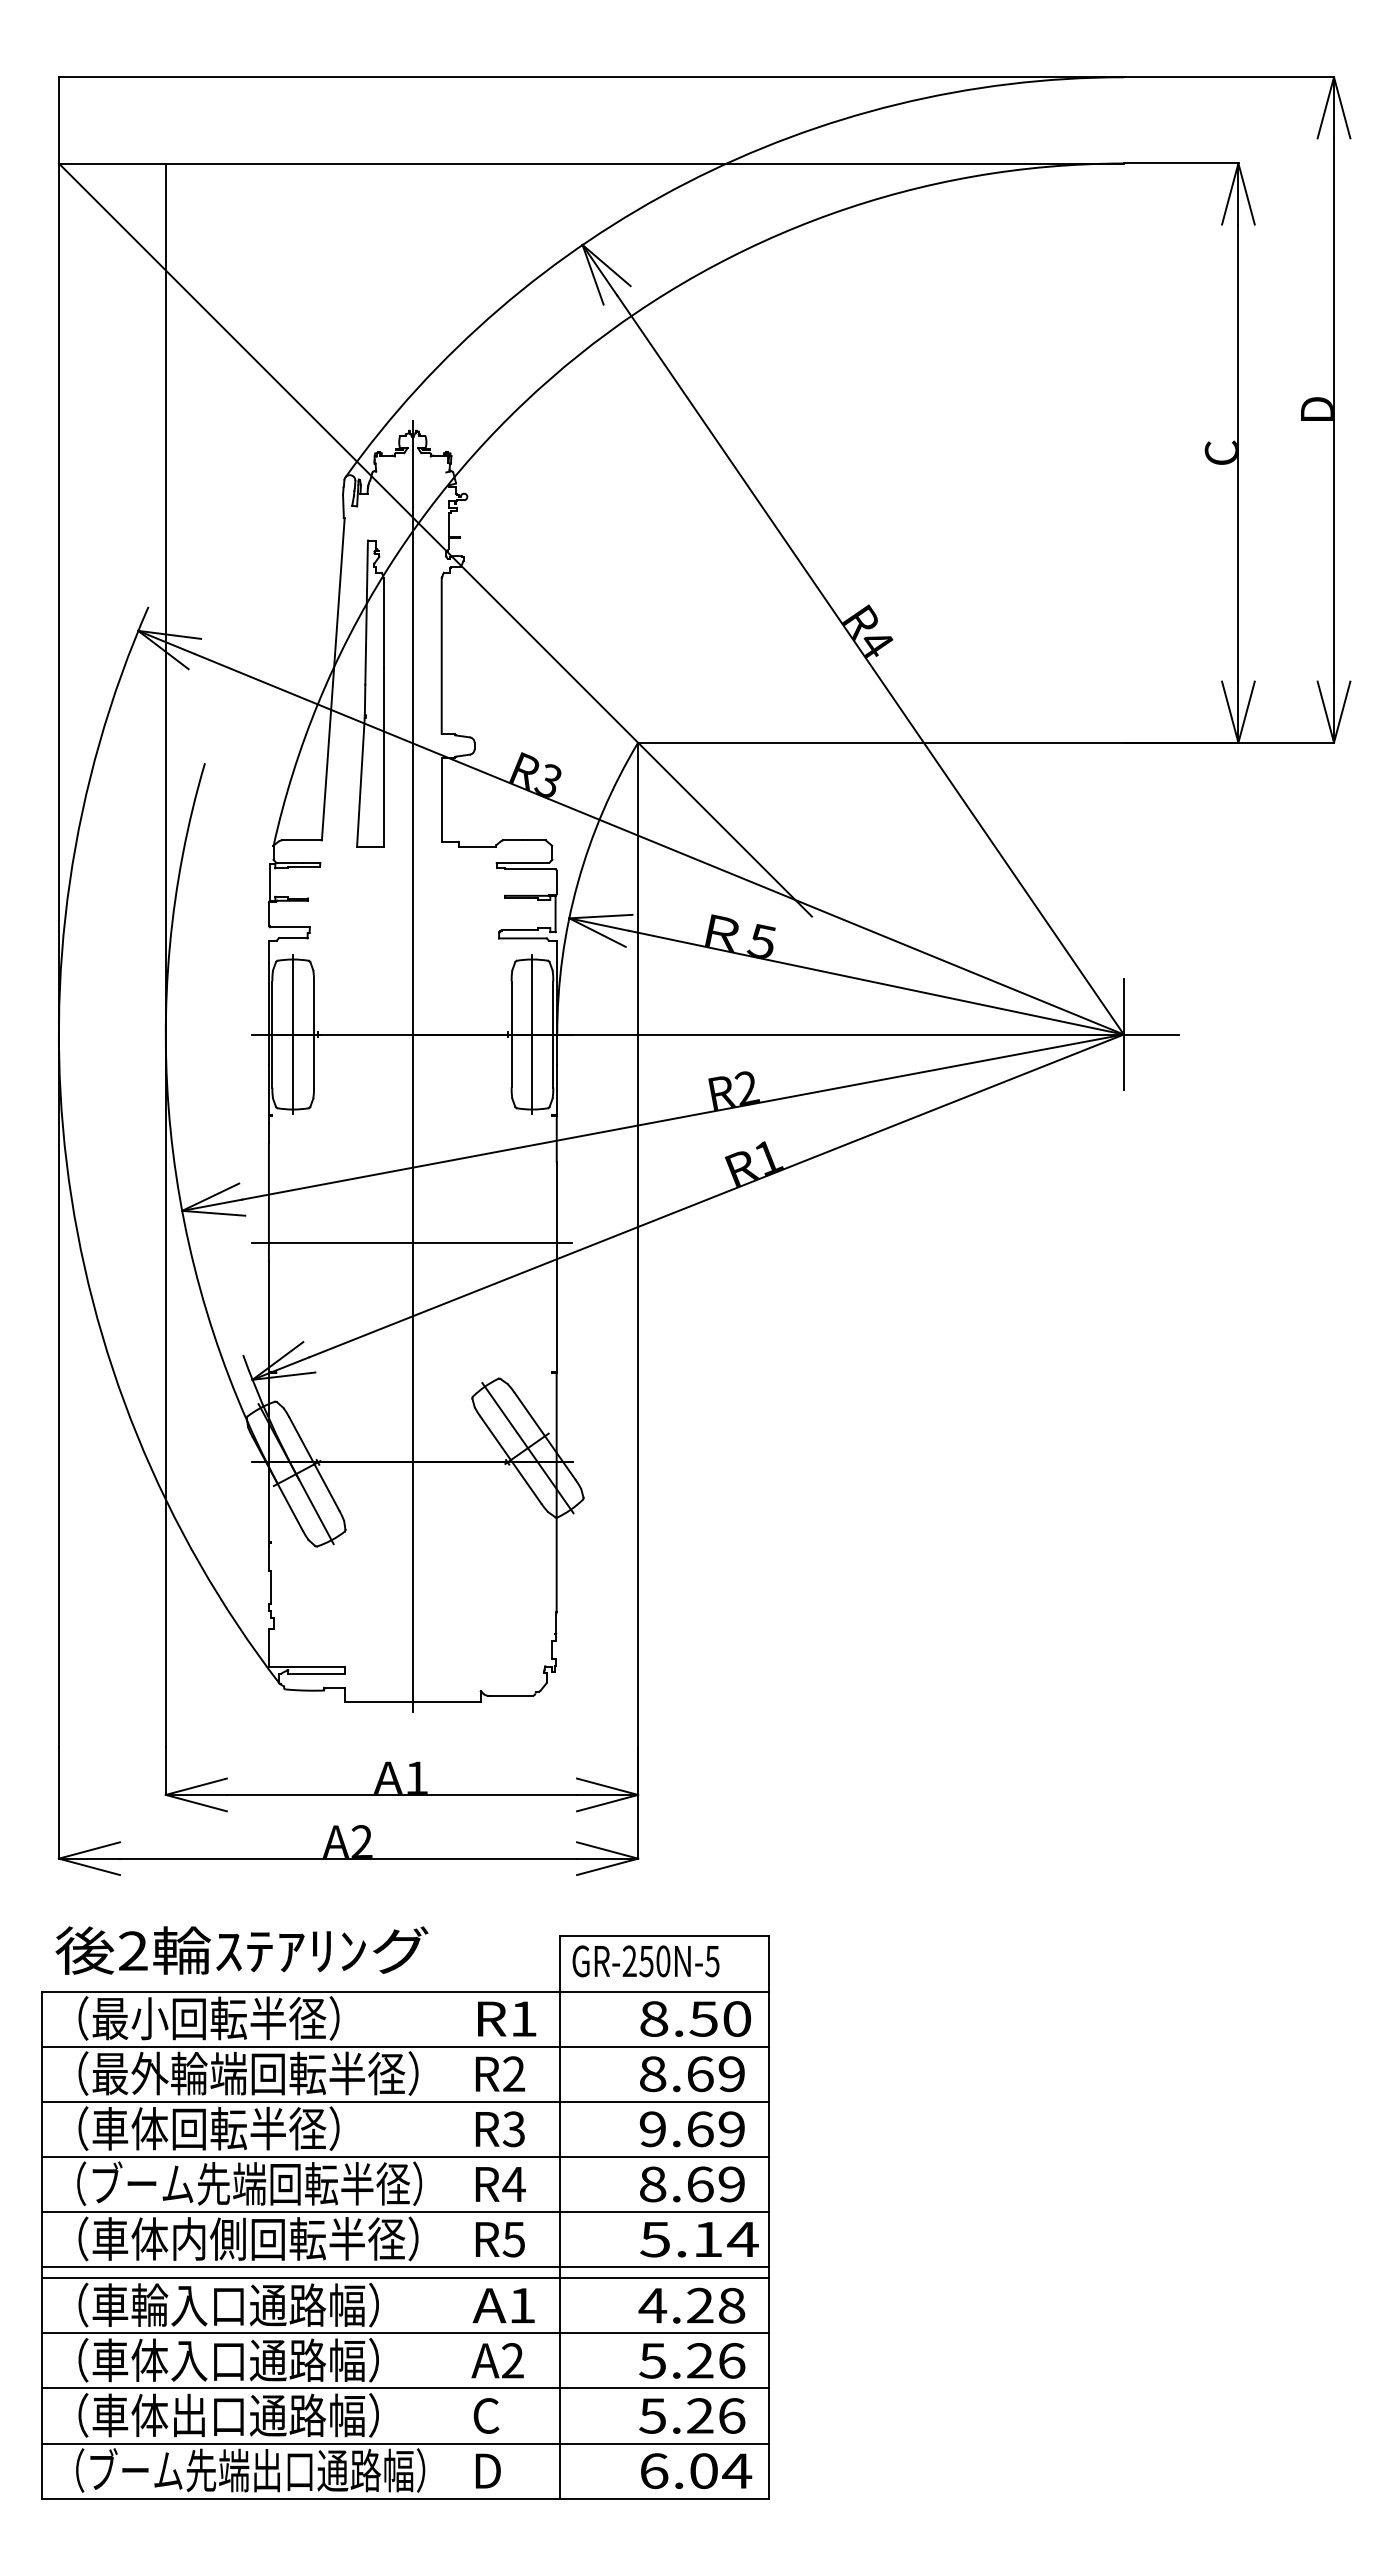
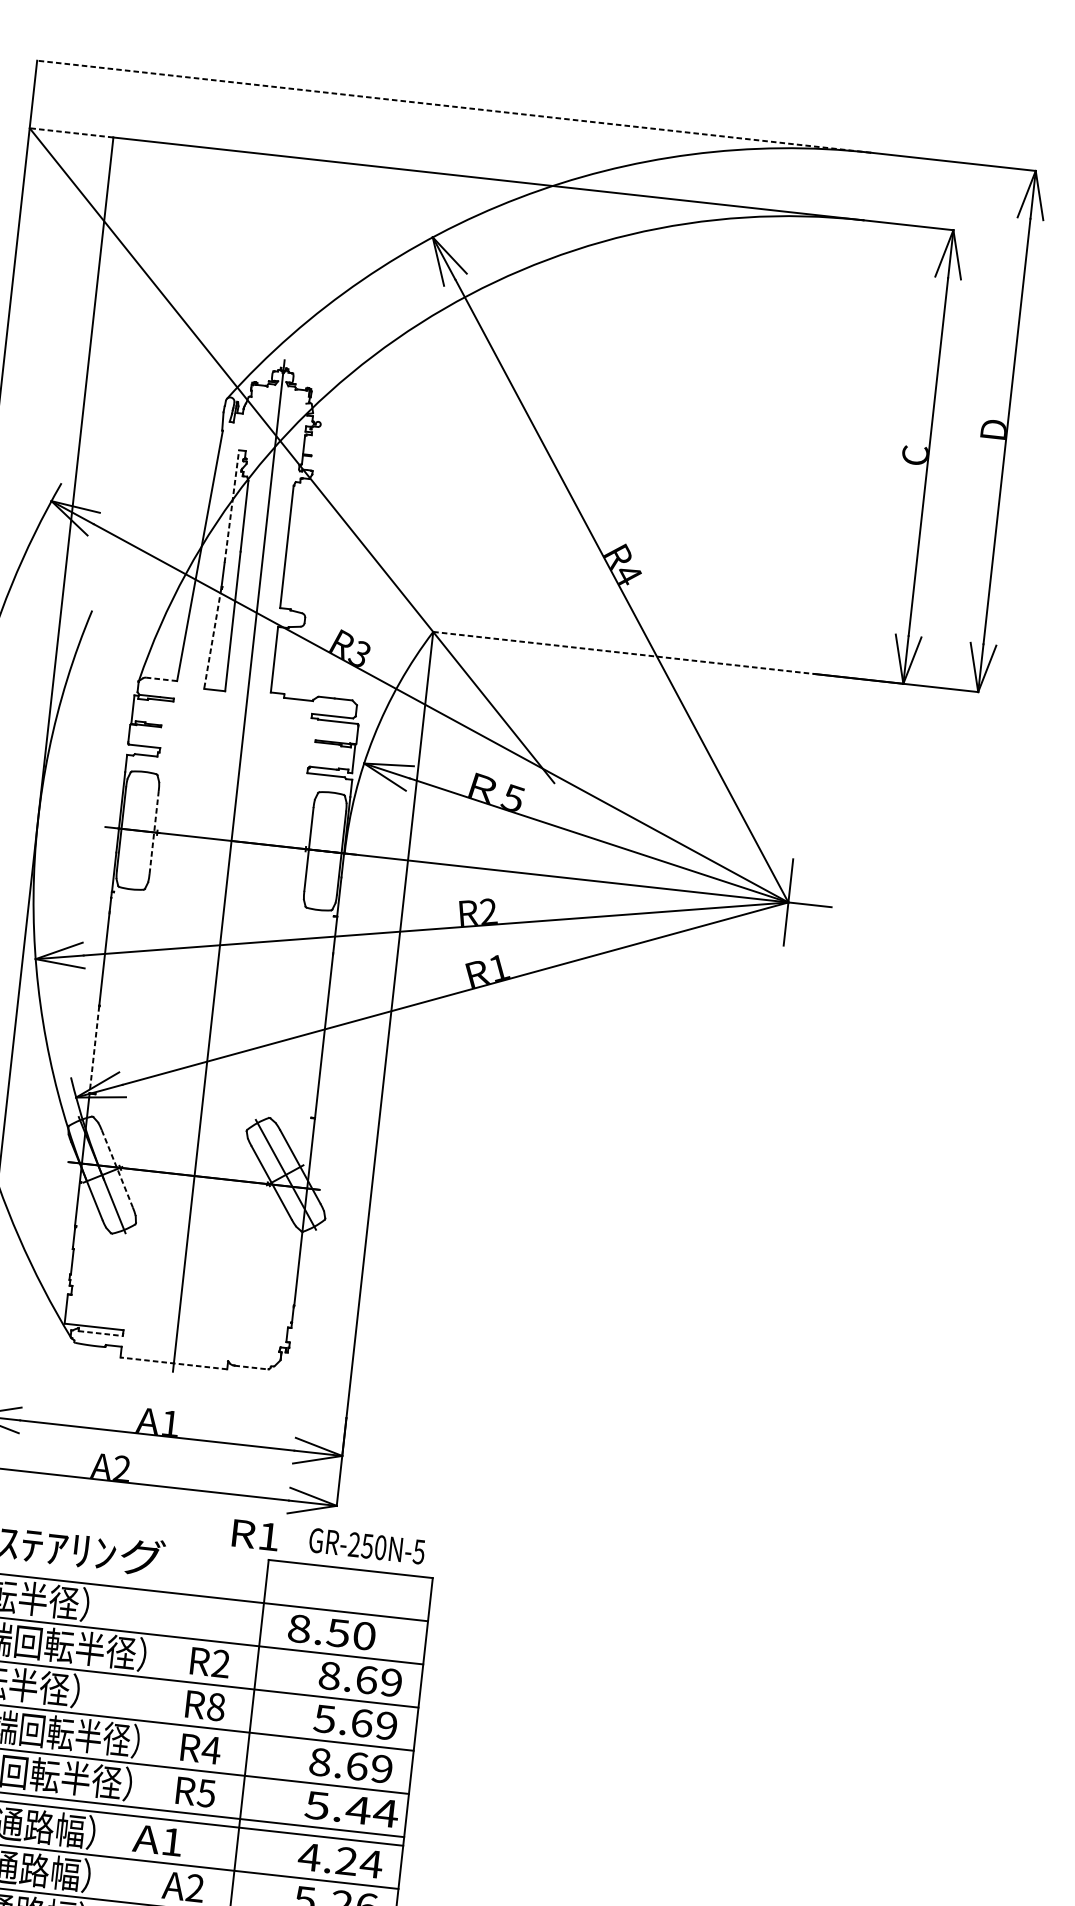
line: (590, 77) -> (453, 106), solid -> dashed
line: (111, 163) -> (70, 132), solid -> dashed
line: (366, 612) -> (231, 506), solid -> dashed
line: (881, 742) -> (623, 652), solid -> dashed
line: (360, 782) -> (212, 639), solid -> dashed
line: (302, 840) -> (161, 679), solid -> dashed
line: (293, 1034) -> (138, 830), removed
line: (314, 1034) -> (154, 832), solid -> dashed
line: (532, 1034) -> (325, 851), removed
line: (411, 1243) -> (212, 1004), removed
line: (268, 1316) -> (94, 1049), solid -> dashed
line: (314, 1464) -> (117, 1169), solid -> dashed
line: (316, 1674) -> (100, 1333), solid -> dashed
line: (511, 1696) -> (251, 1367), solid -> dashed
line: (412, 1701) -> (173, 1363), solid -> dashed
text: (645, 1961) -> (366, 1546), moved
text: (507, 2018) -> (256, 1534), moved
text: (695, 2018) -> (331, 1632), moved
text: (513, 2129) -> (215, 1707), R3 -> R8
text: (652, 2129) -> (324, 1719), 9.69 -> 5.69
text: (707, 2239) -> (358, 1810), 5.14 -> 5.44
text: (503, 2305) -> (157, 1840), moved
text: (731, 2305) -> (371, 1863), 4.28 -> 4.24

